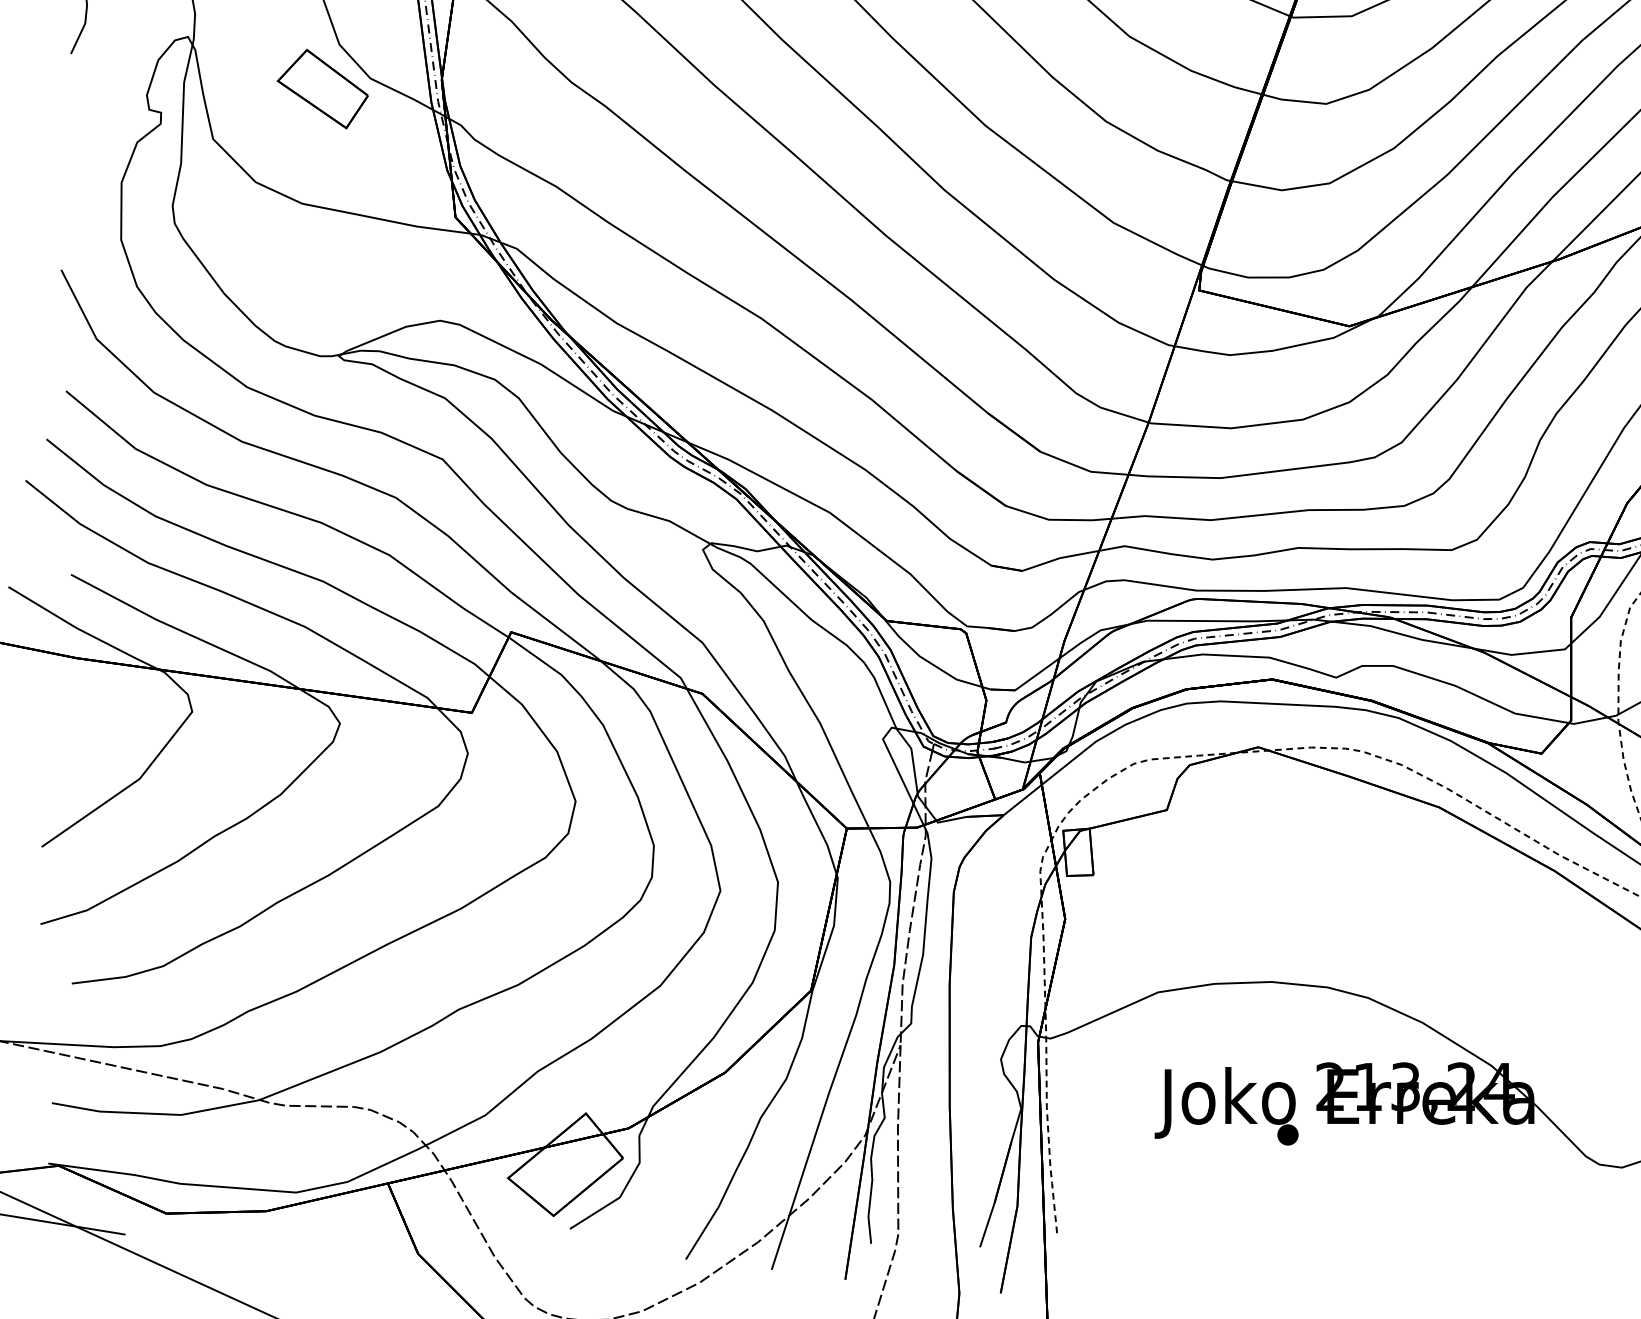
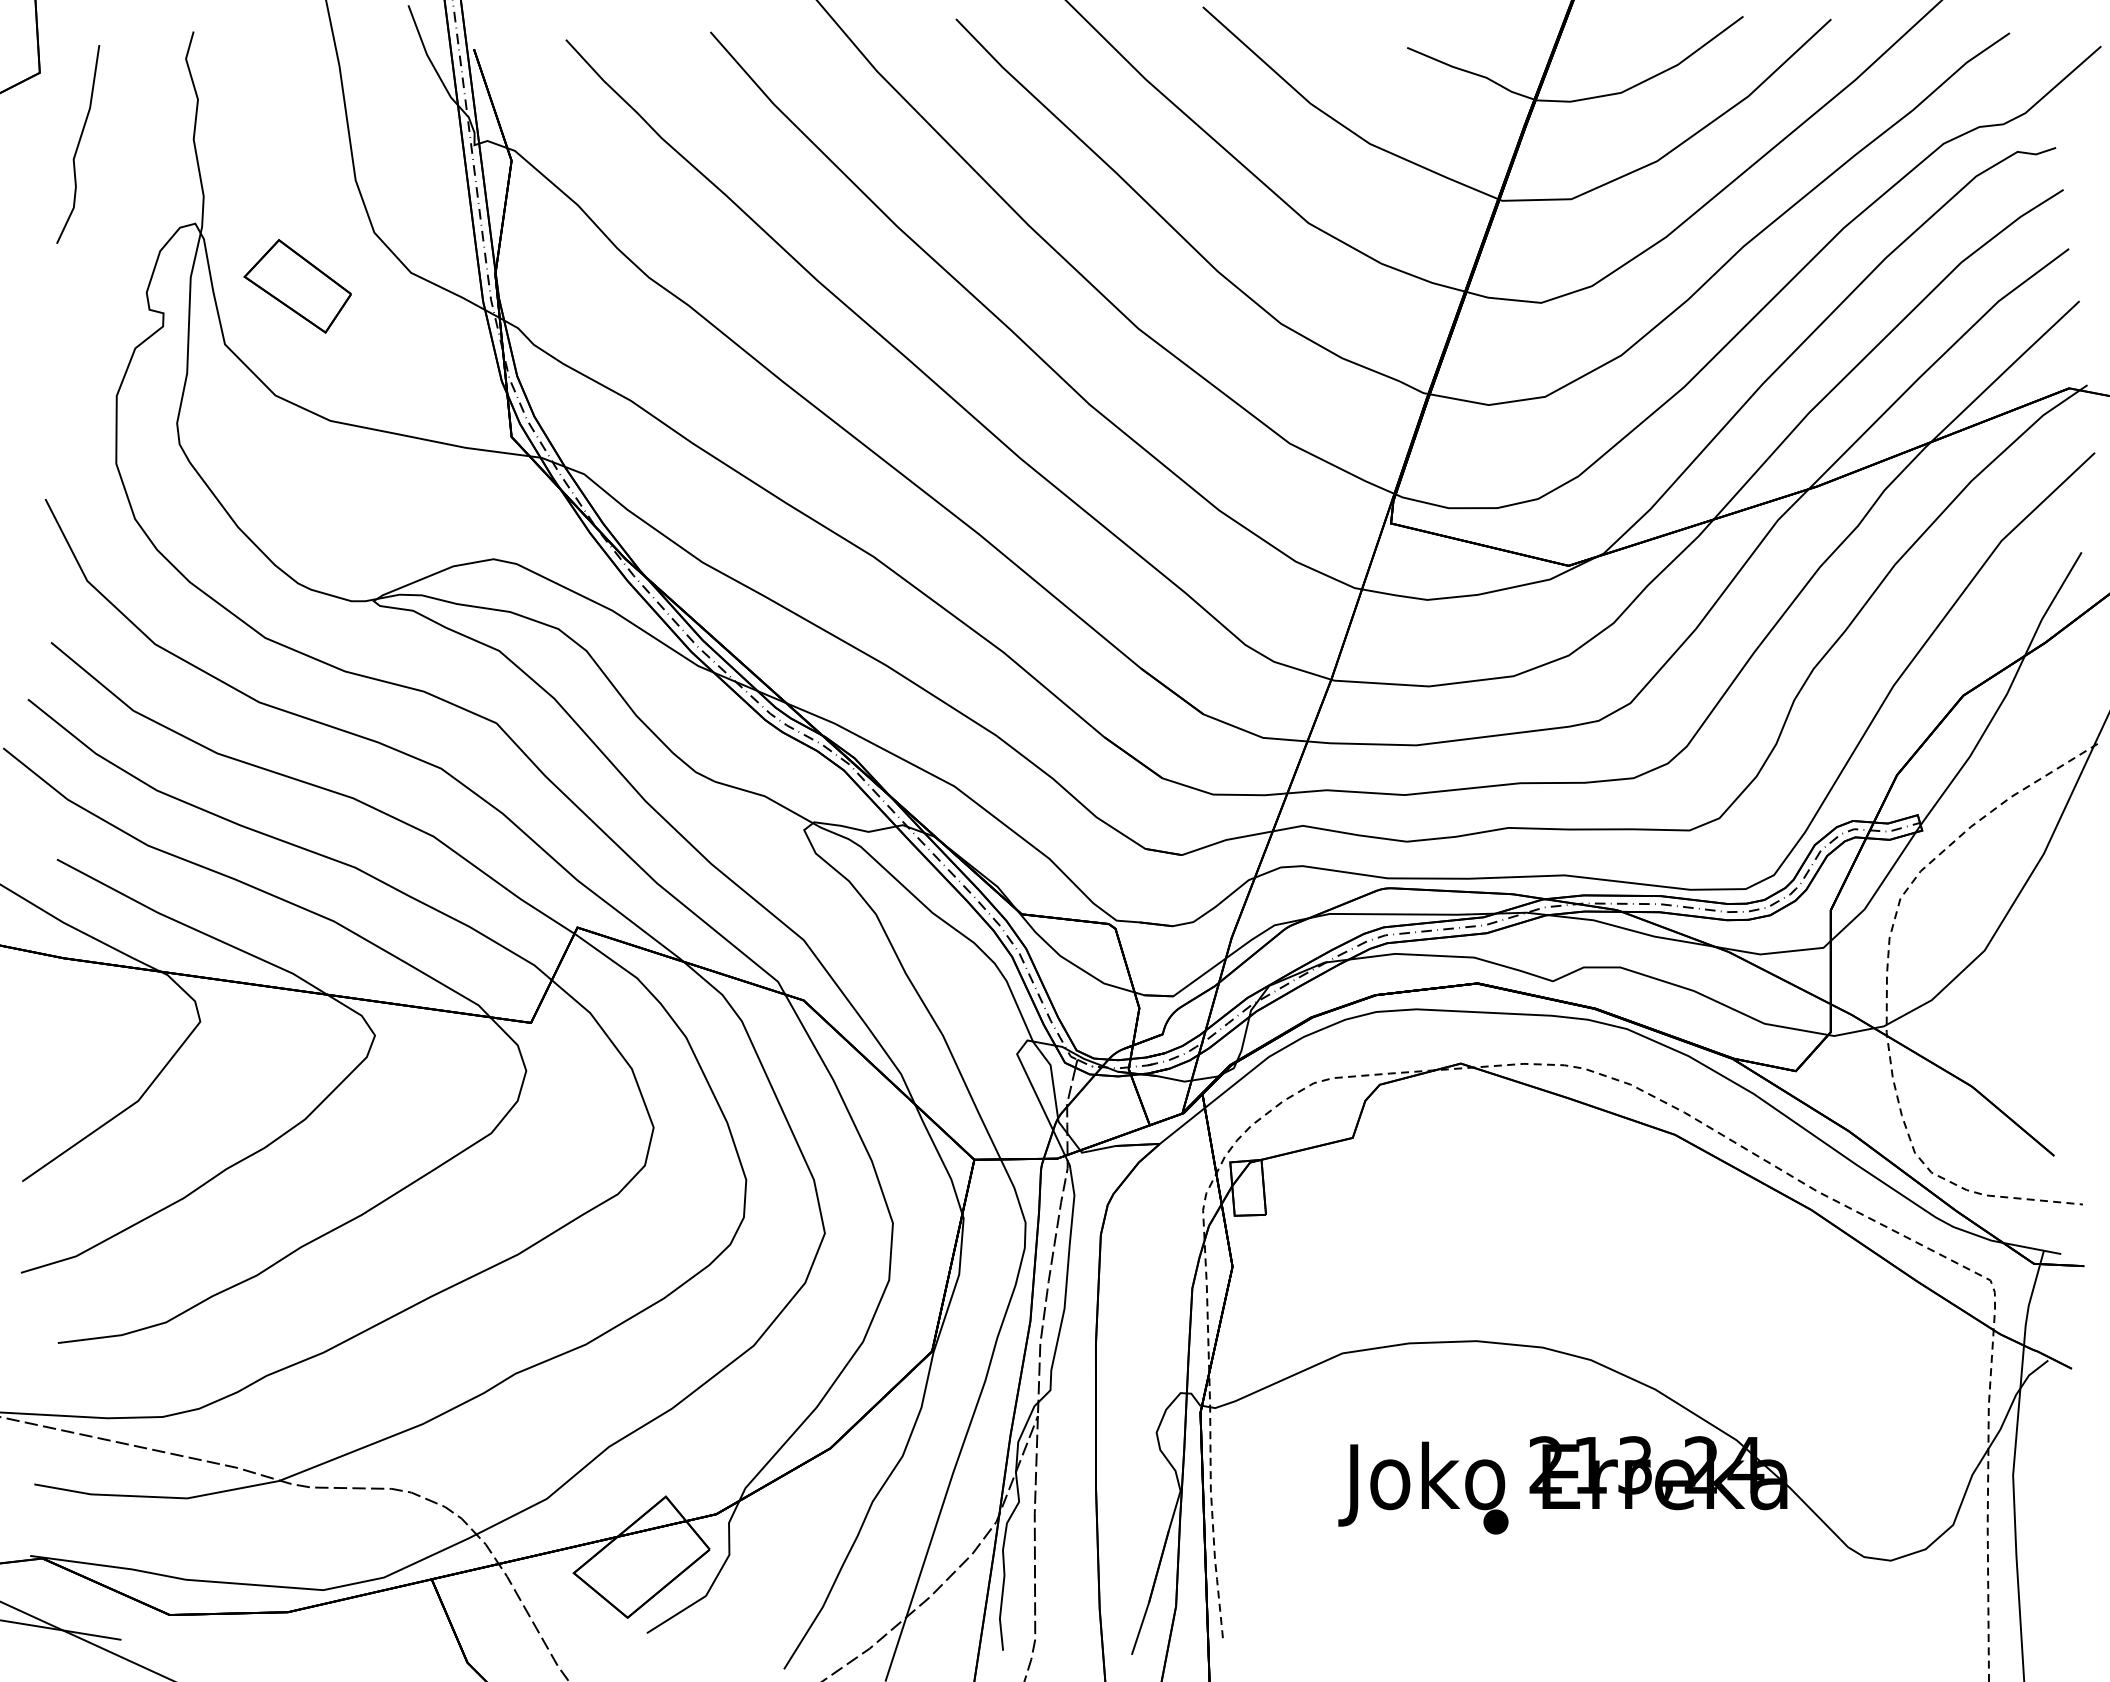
part: (322, 89) -> (297, 286), moved

